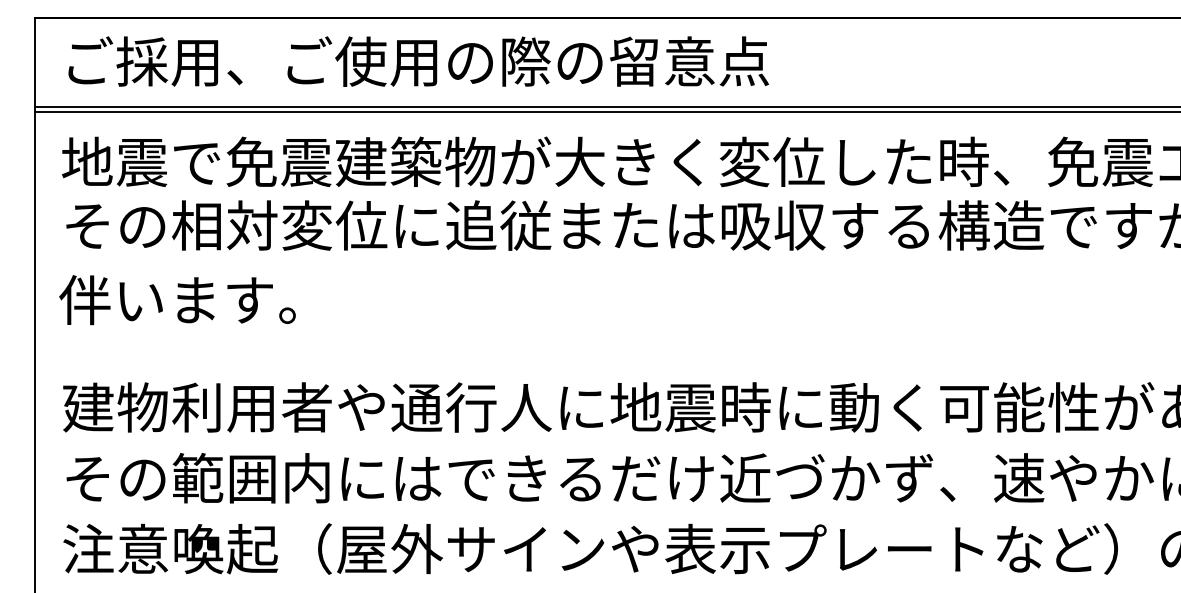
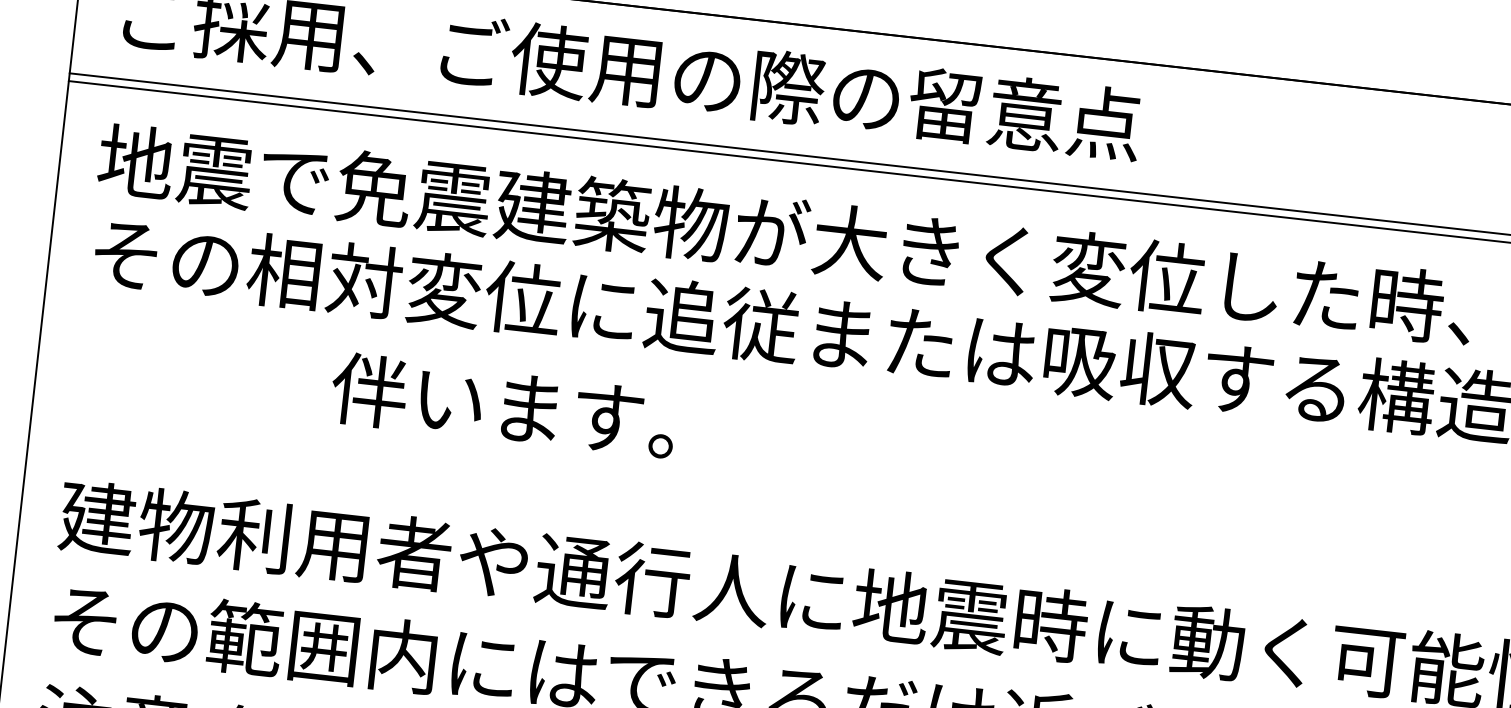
text: (177, 300) -> (503, 406), moved

